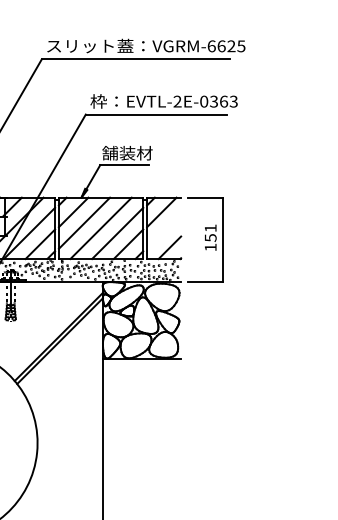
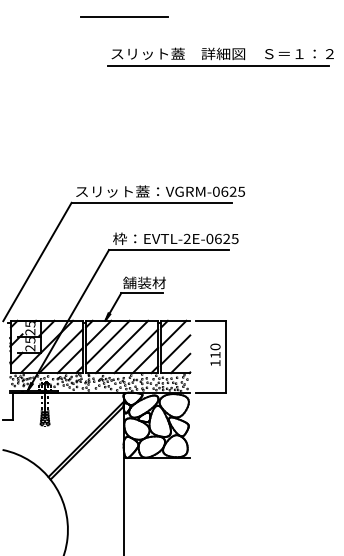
text: (211, 45) -> (216, 191), VGRM-6625 -> VGRM-0625
text: (223, 101) -> (226, 238), EVTL-2E-0363 -> EVTL-2E-0625
line: (163, 231) -> (175, 349), added
text: (210, 232) -> (215, 350), 151 -> 110

